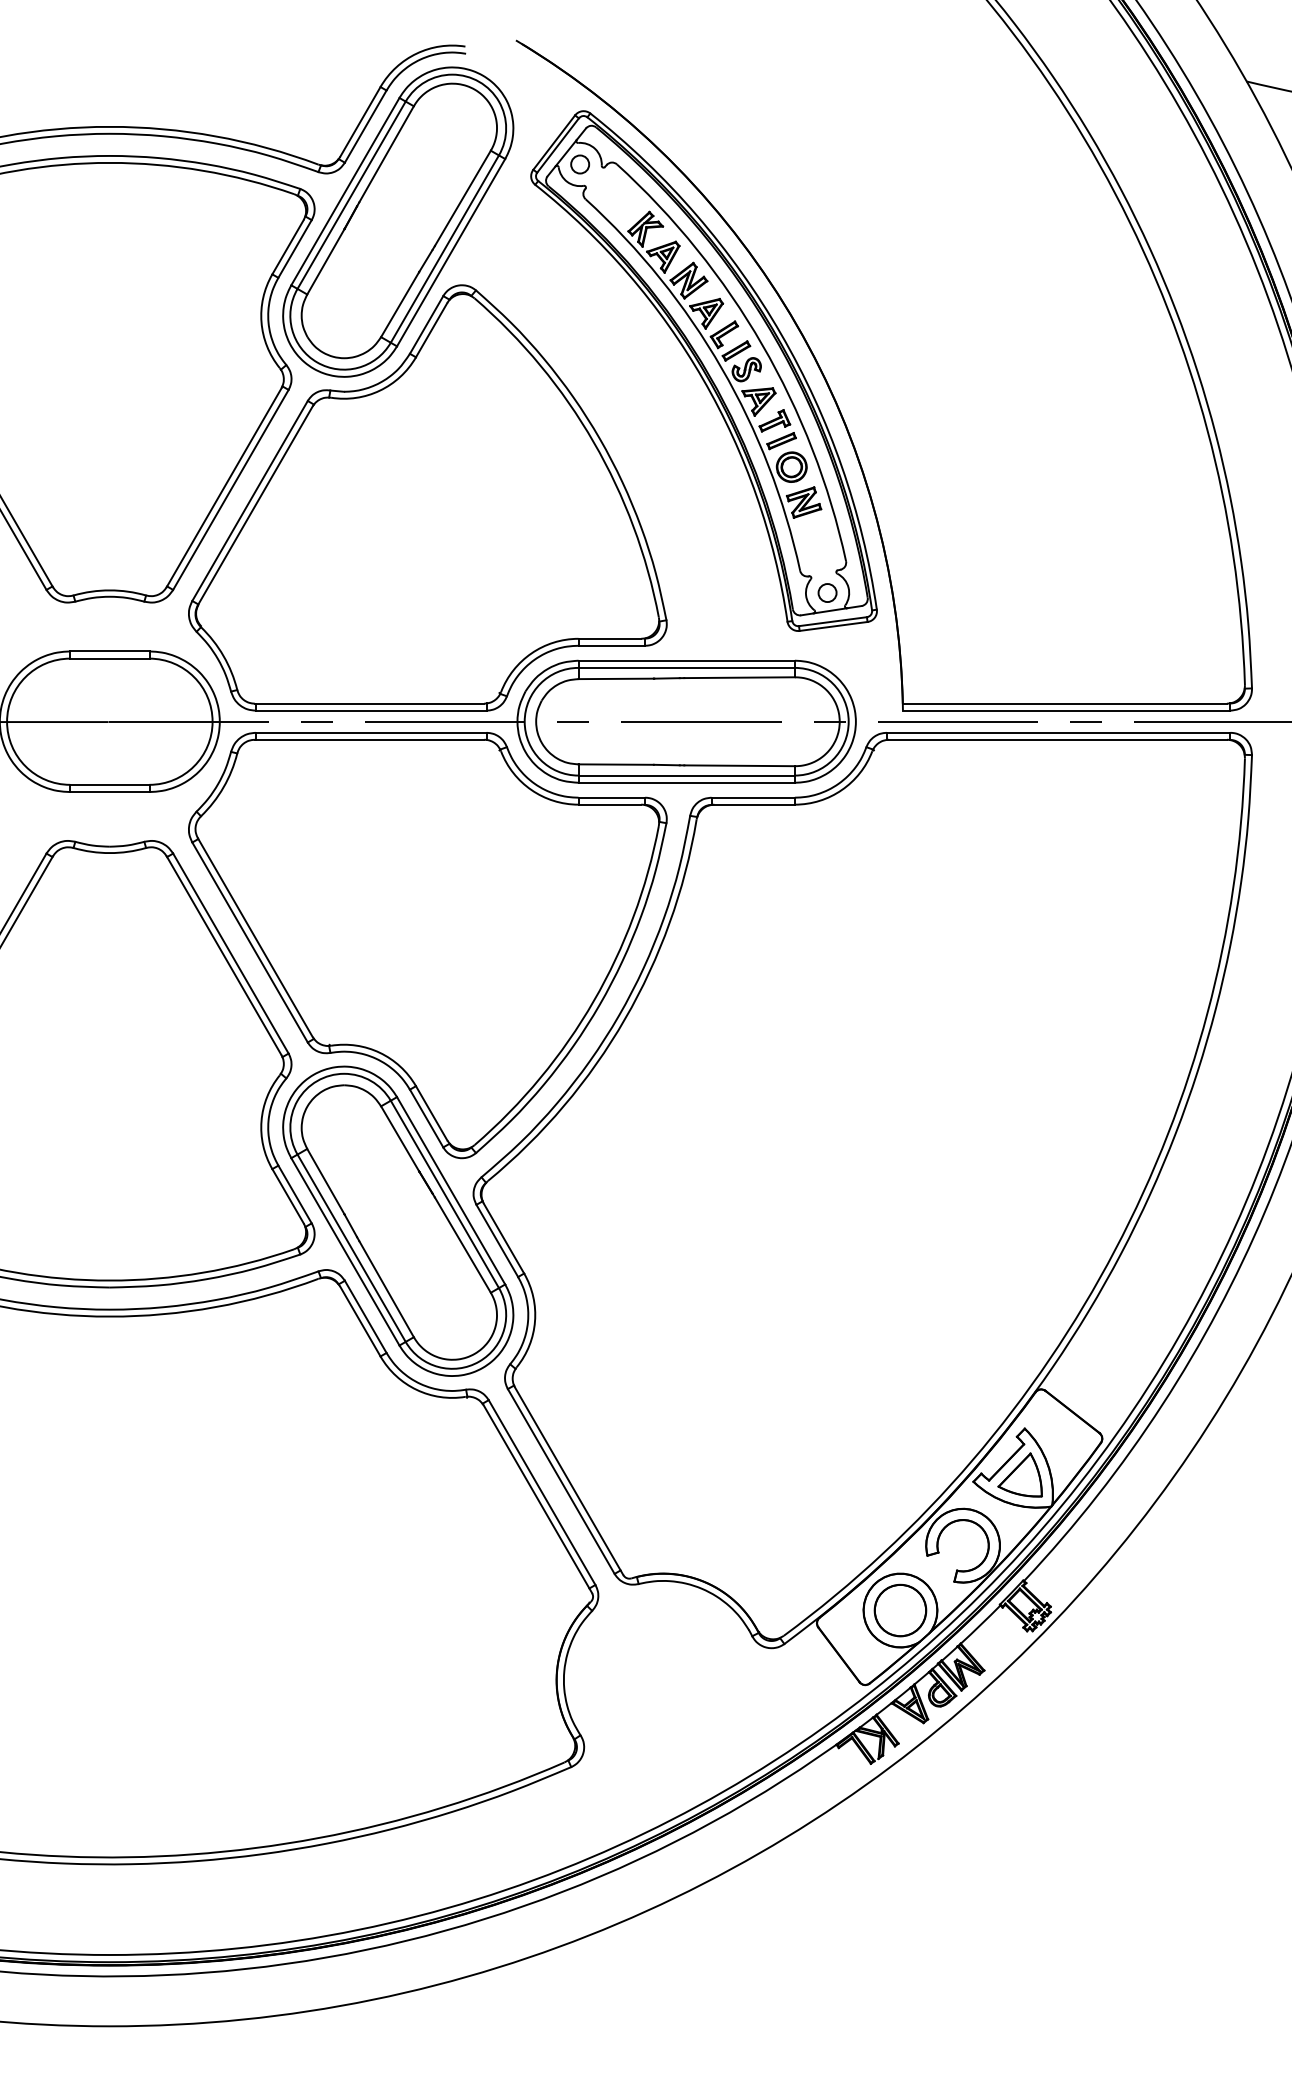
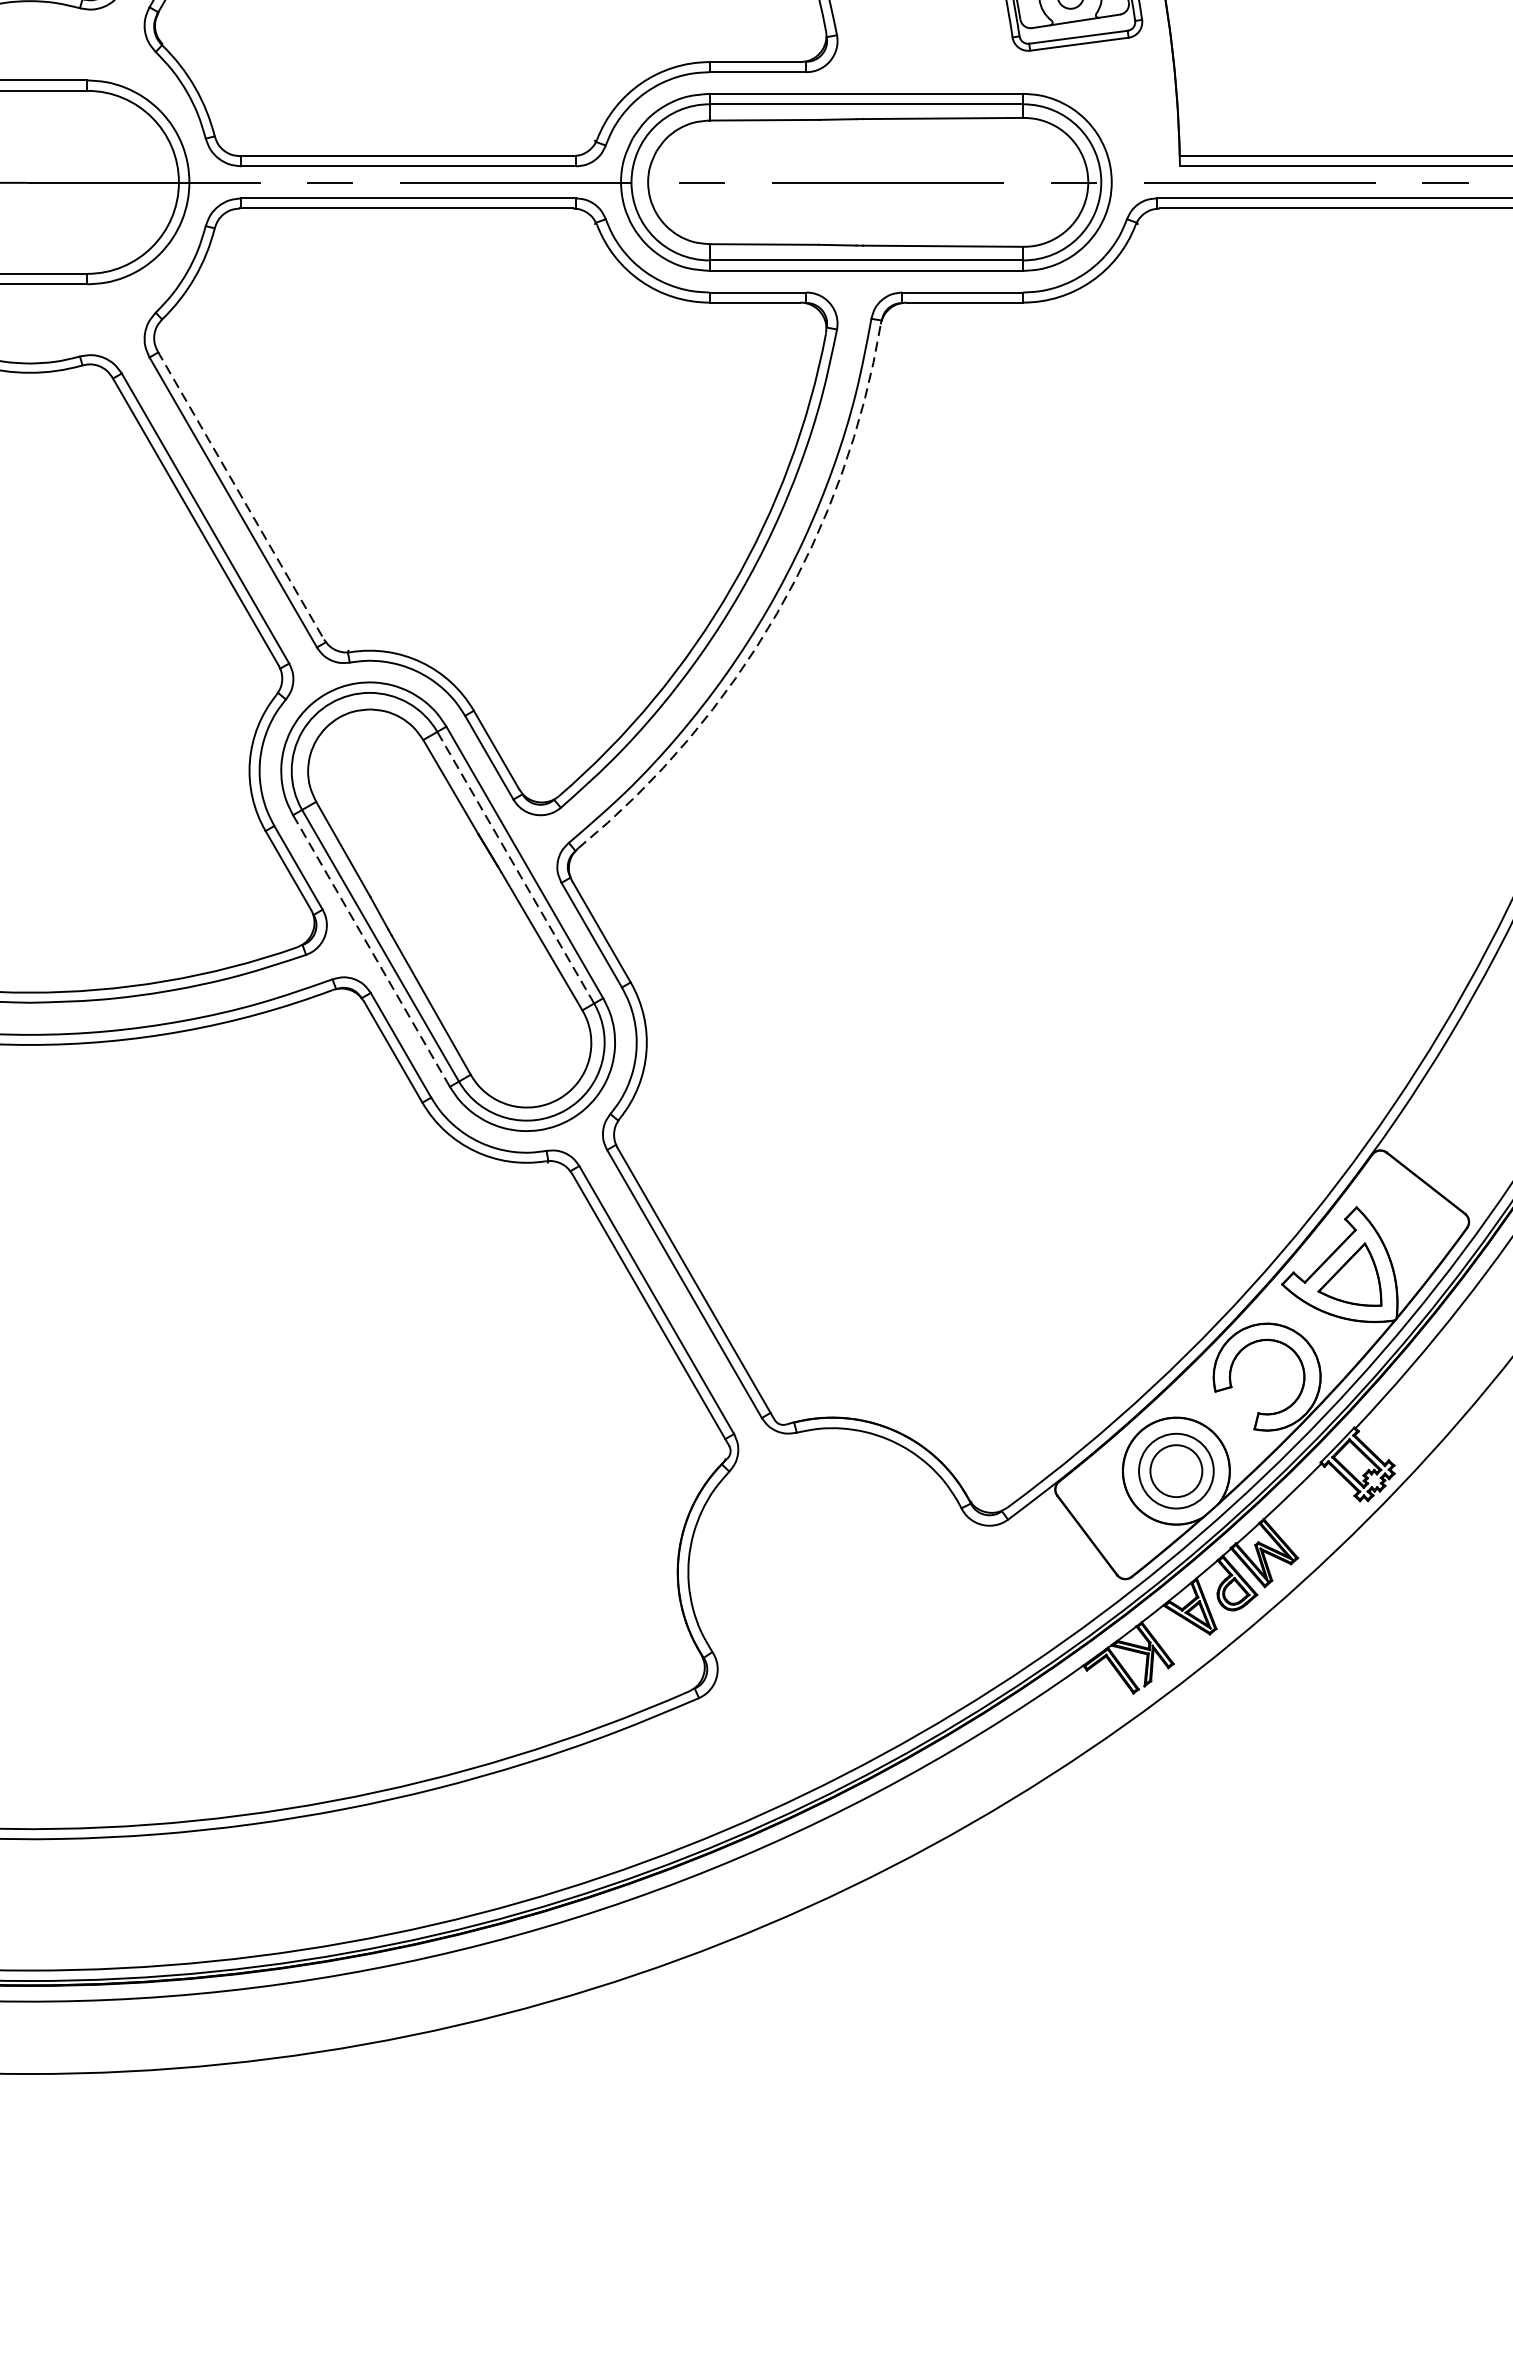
line: (255, 937) -> (241, 495), solid -> dashed
arc: (625, 1019) -> (777, 614), solid -> dashed
line: (444, 1193) -> (515, 866), solid -> dashed
line: (345, 1252) -> (371, 951), solid -> dashed
circle: (900, 1610) -> (1176, 1471), size x0.7

